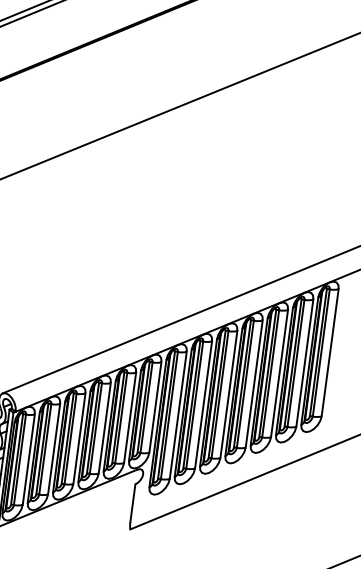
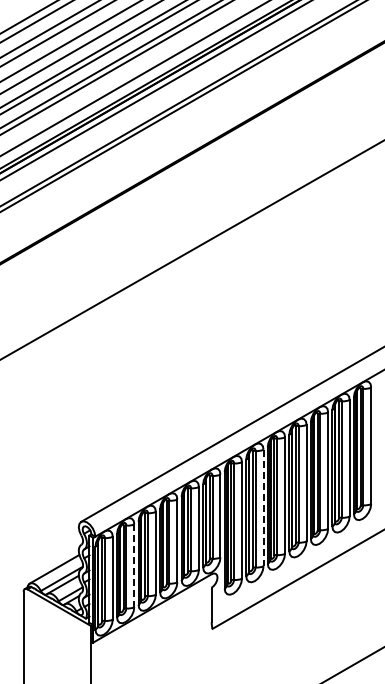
line: (203, 405) -> (263, 508), solid -> dashed
line: (54, 449) -> (134, 566), solid -> dashed

